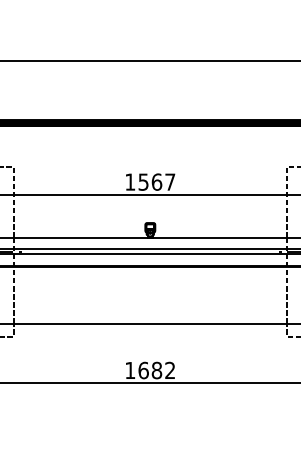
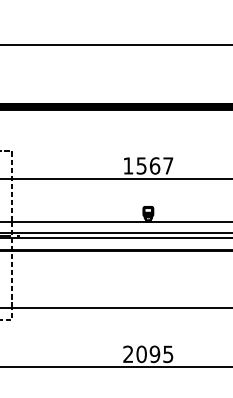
text: (150, 370) -> (148, 354), 1682 -> 2095

